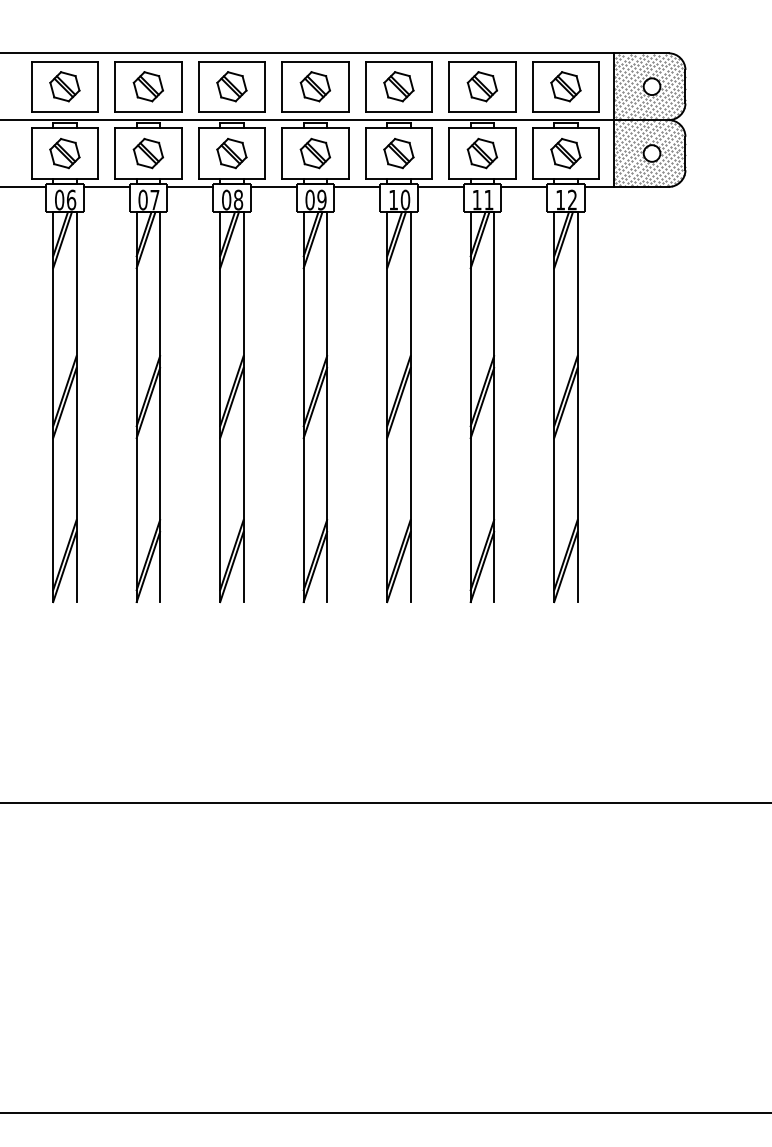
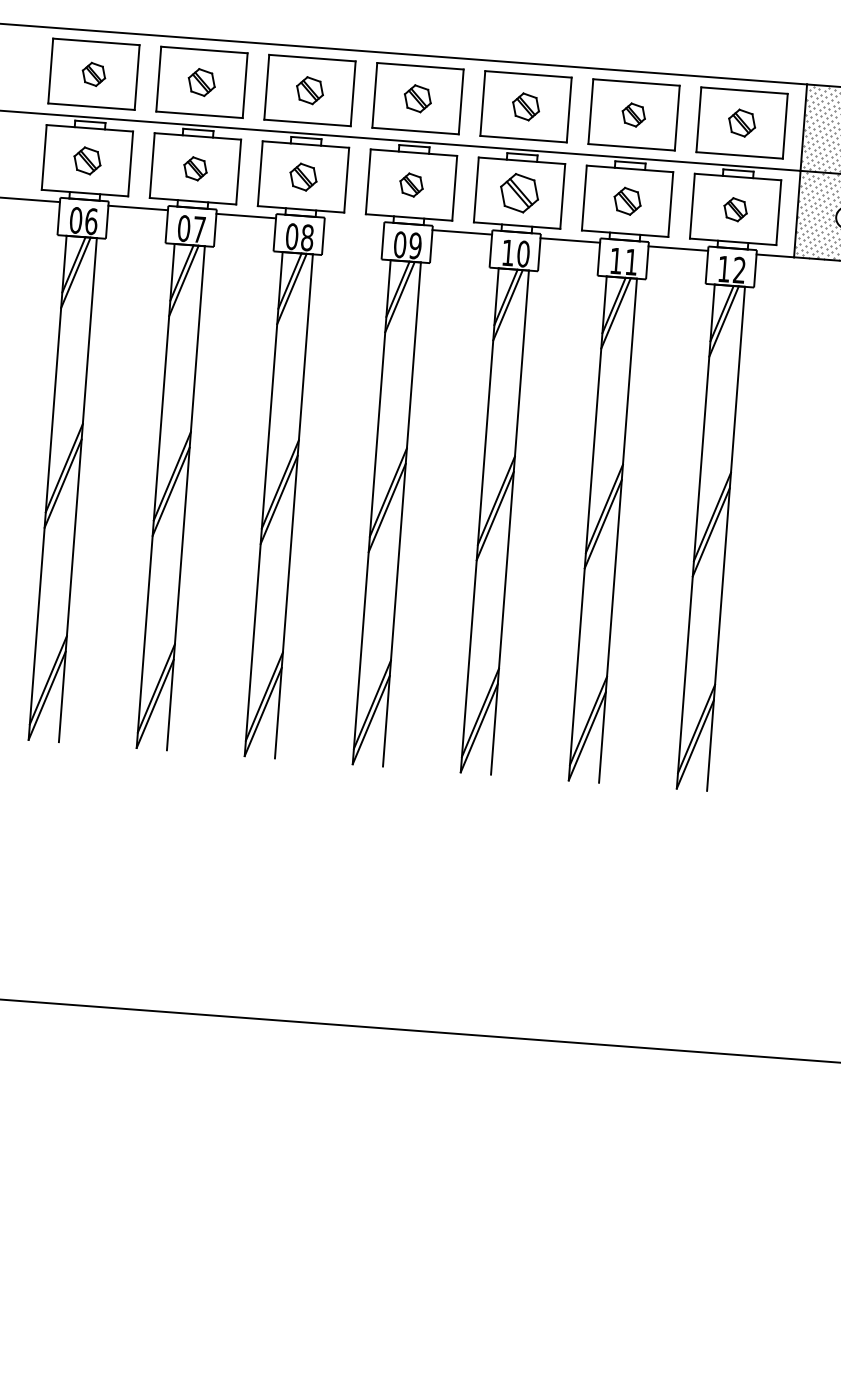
part: (64, 86) -> (93, 73), size x0.6
part: (147, 86) -> (200, 82), size x0.7
part: (231, 86) -> (309, 90), size x0.7
part: (314, 86) -> (416, 98), size x0.7
part: (398, 86) -> (525, 106), size x0.7
part: (481, 86) -> (632, 114), size x0.6
part: (565, 86) -> (741, 122), size x0.7
part: (64, 153) -> (86, 160), size x0.7
part: (148, 153) -> (195, 168), size x0.6
part: (231, 153) -> (302, 176), size x0.7
part: (315, 153) -> (411, 185), size x0.6
part: (482, 153) -> (627, 201), size x0.7
part: (565, 153) -> (735, 209), size x0.6
line: (273, 186) -> (354, 223), removed

